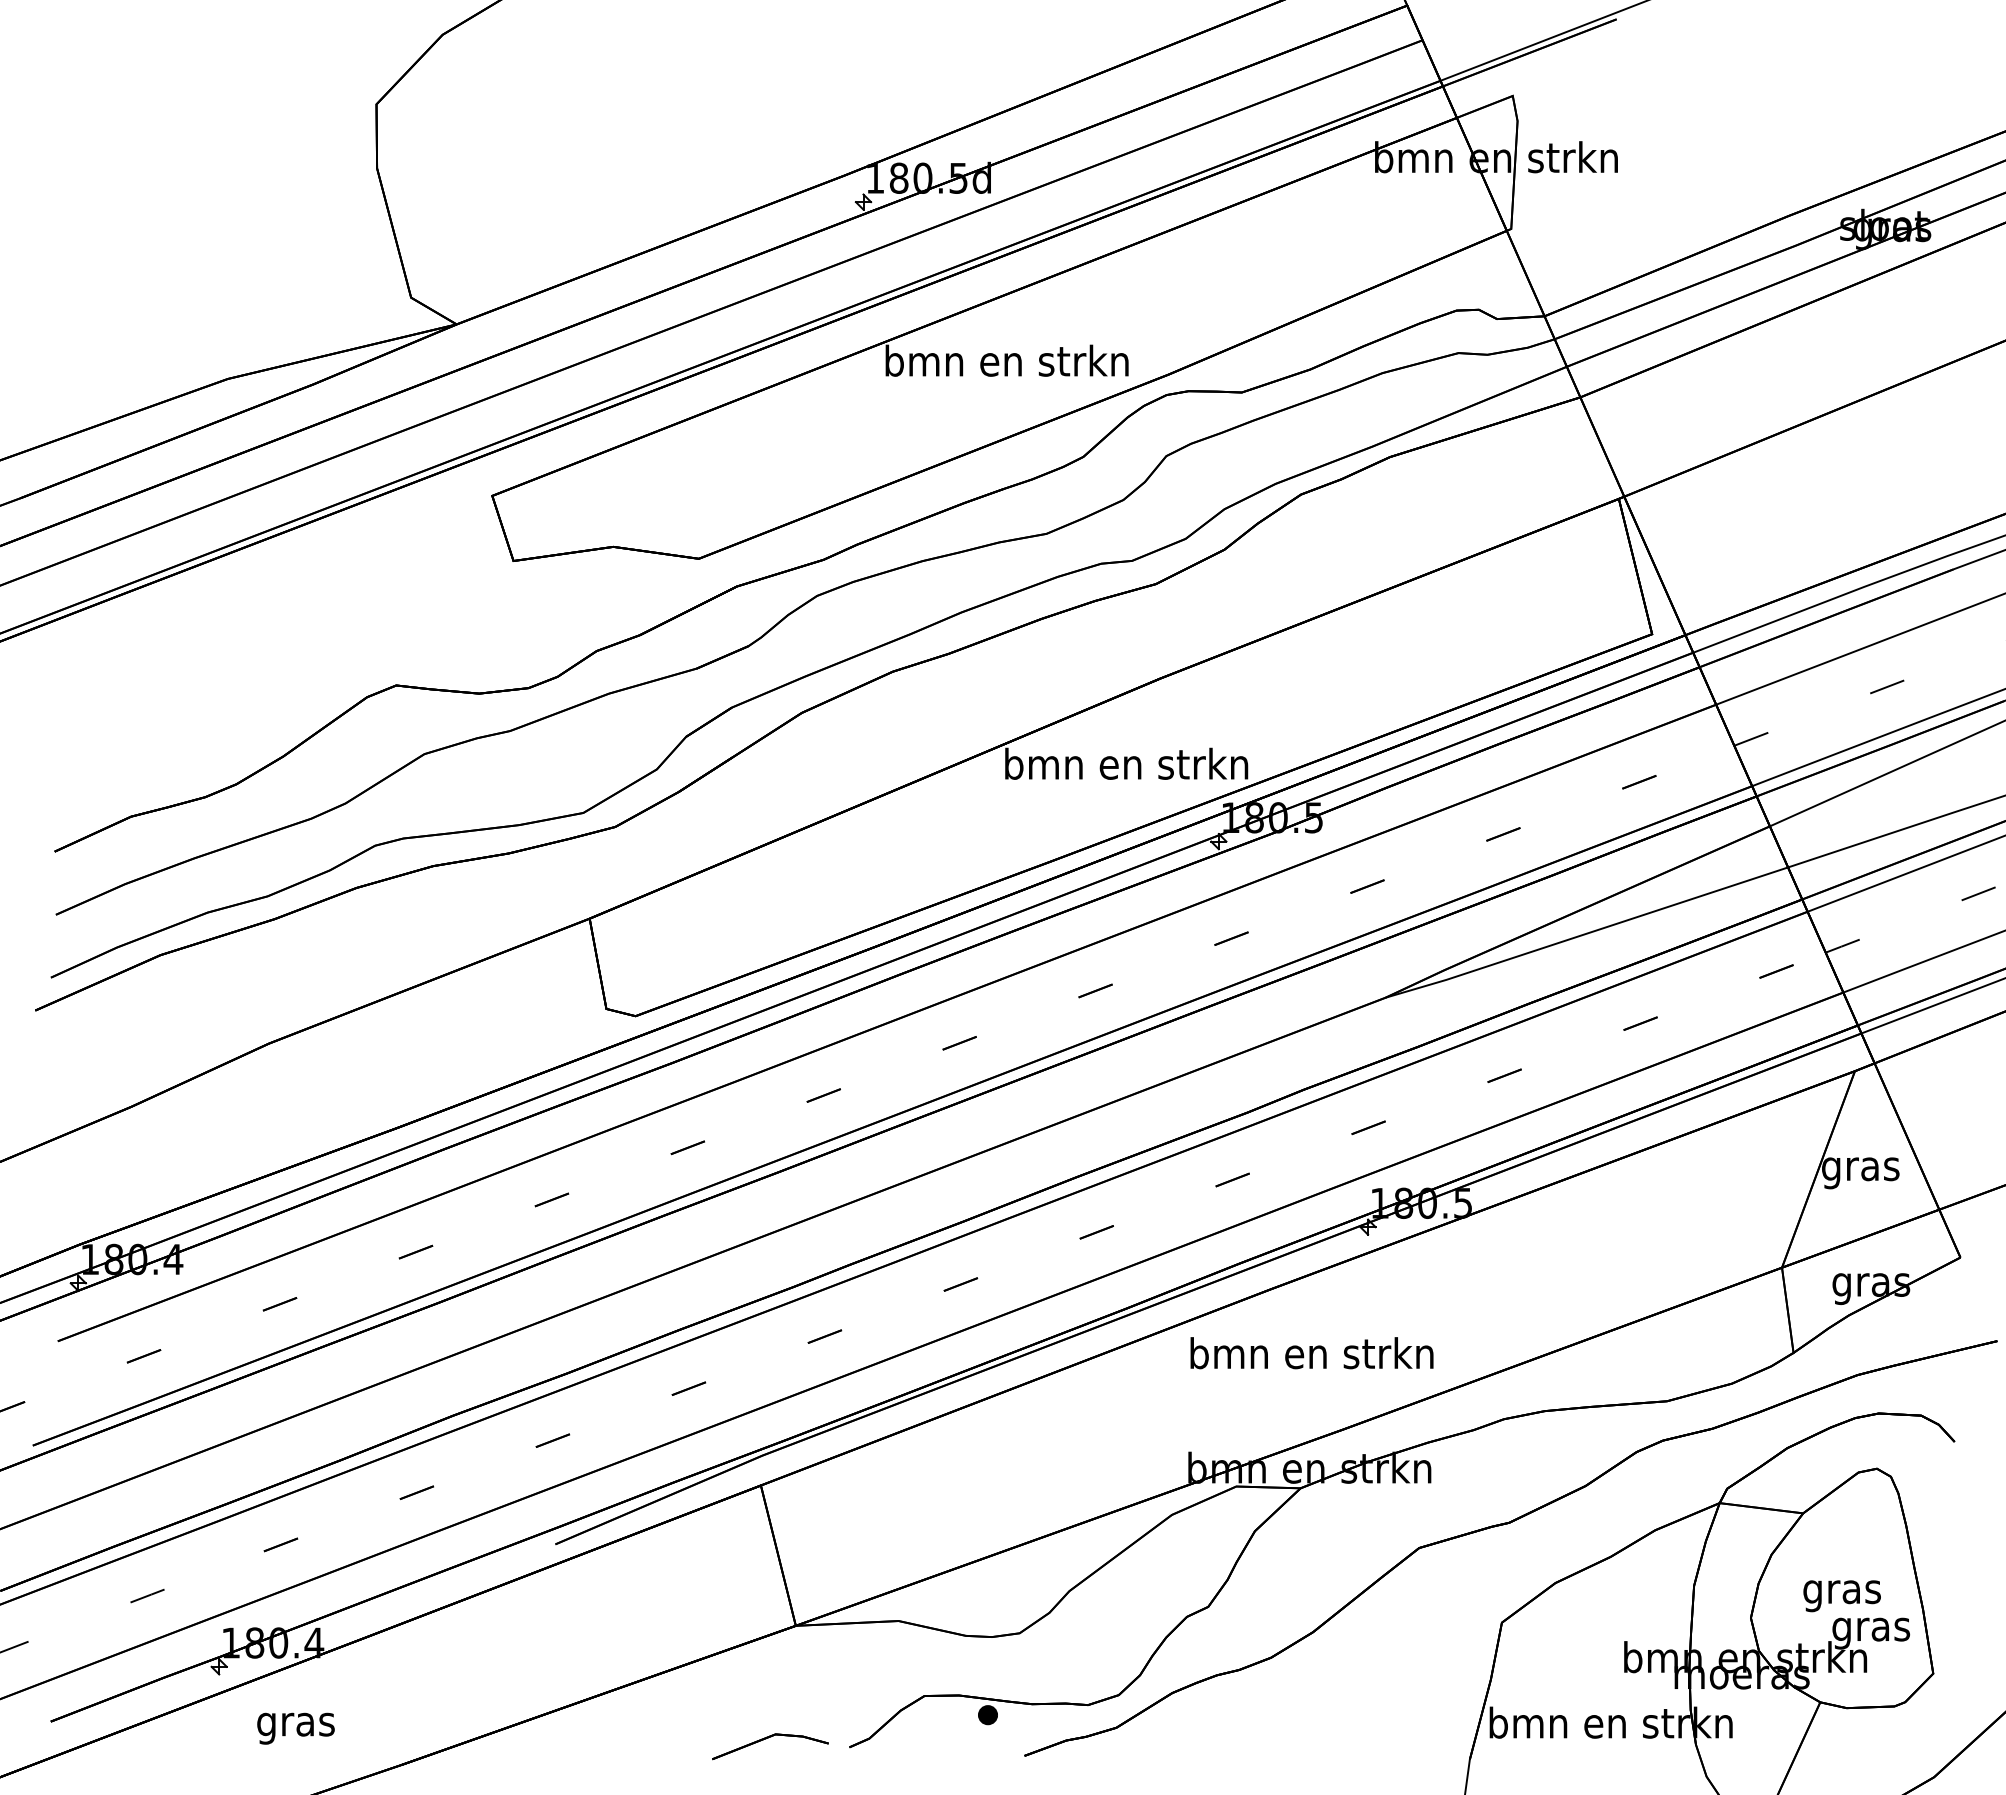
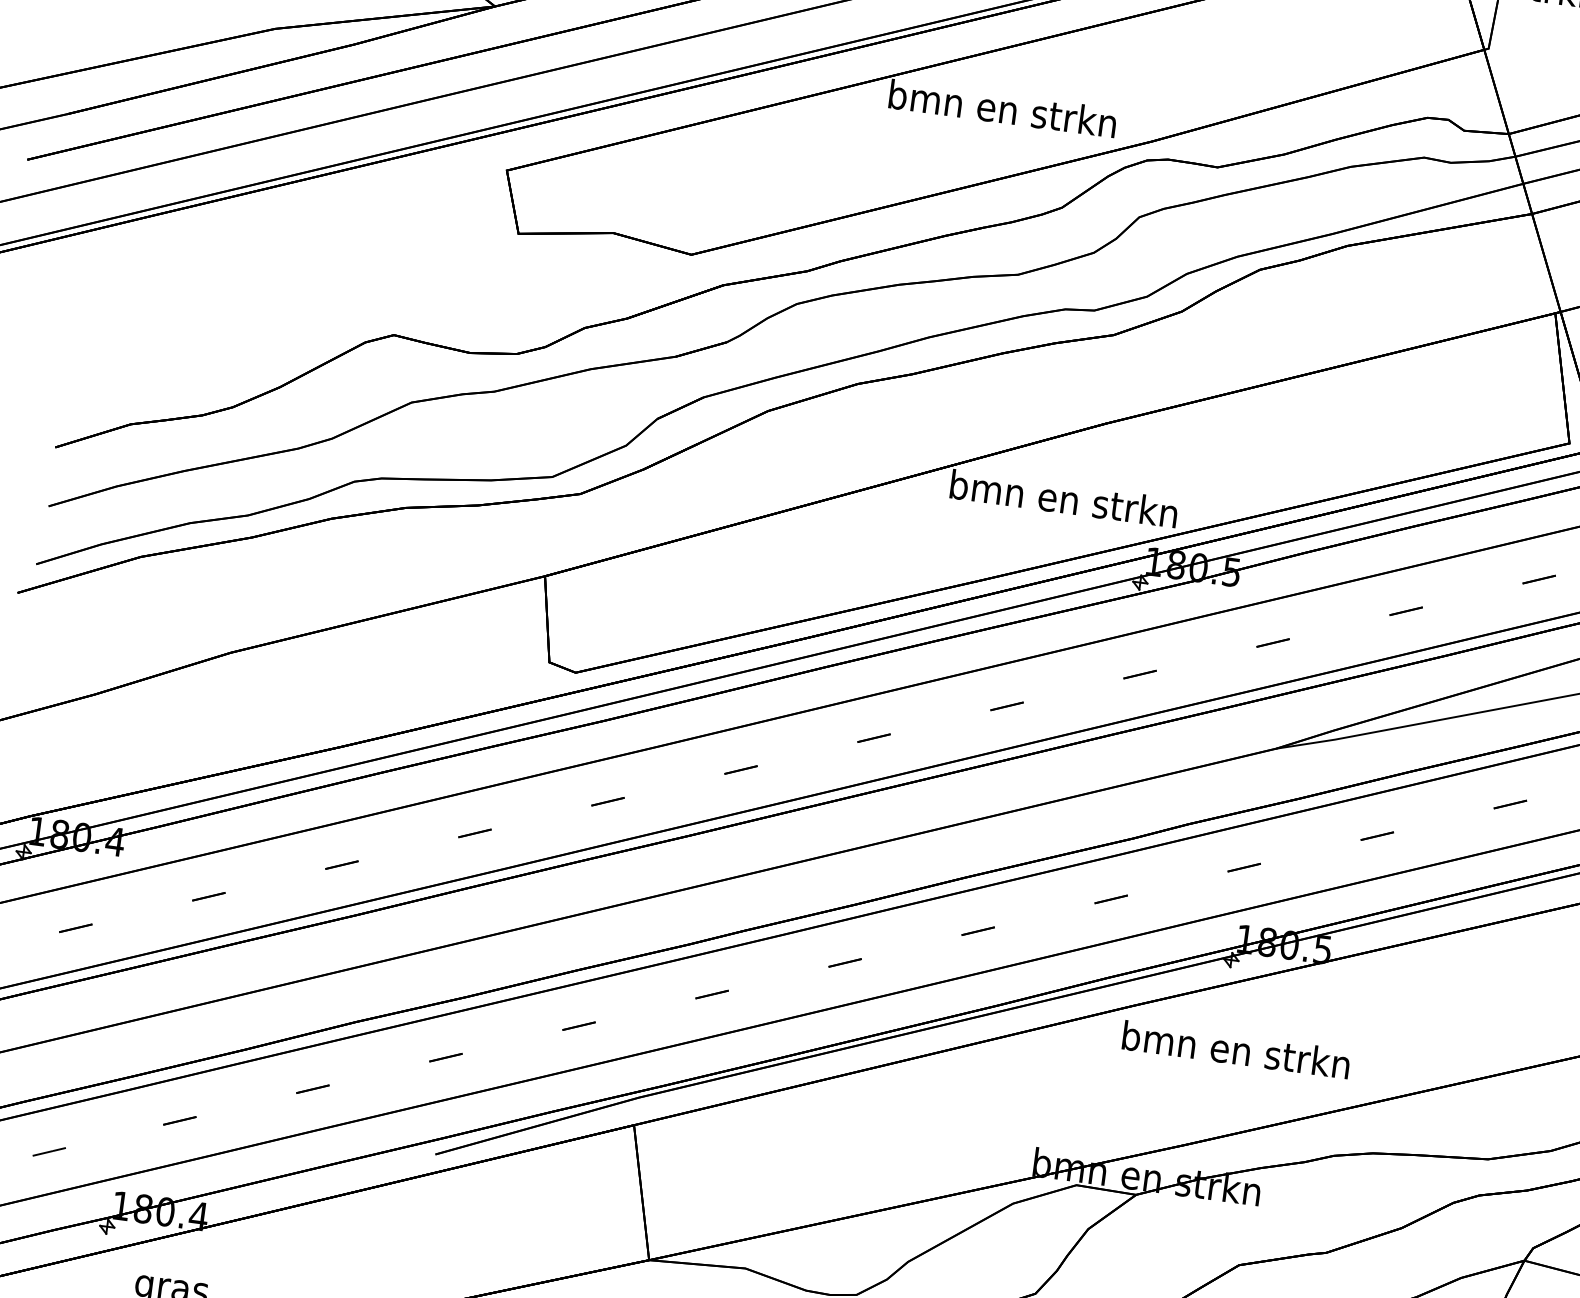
text: (1311, 1353) -> (1235, 1050), moved

